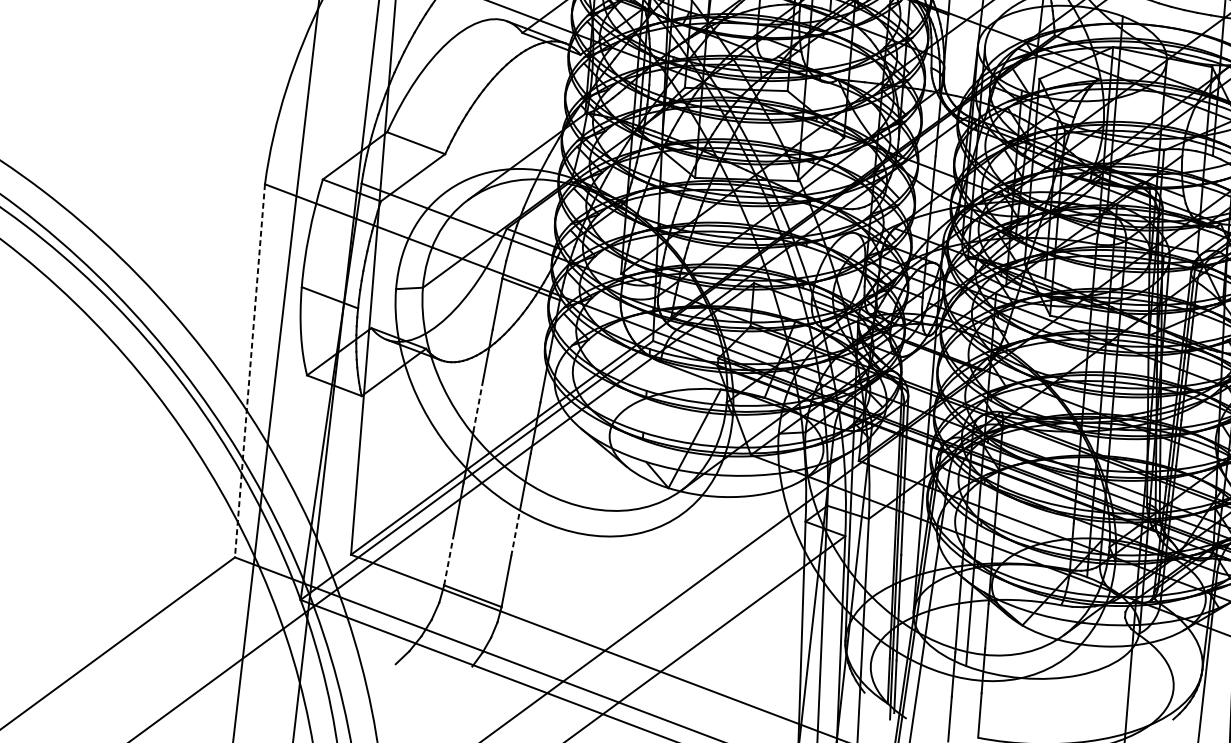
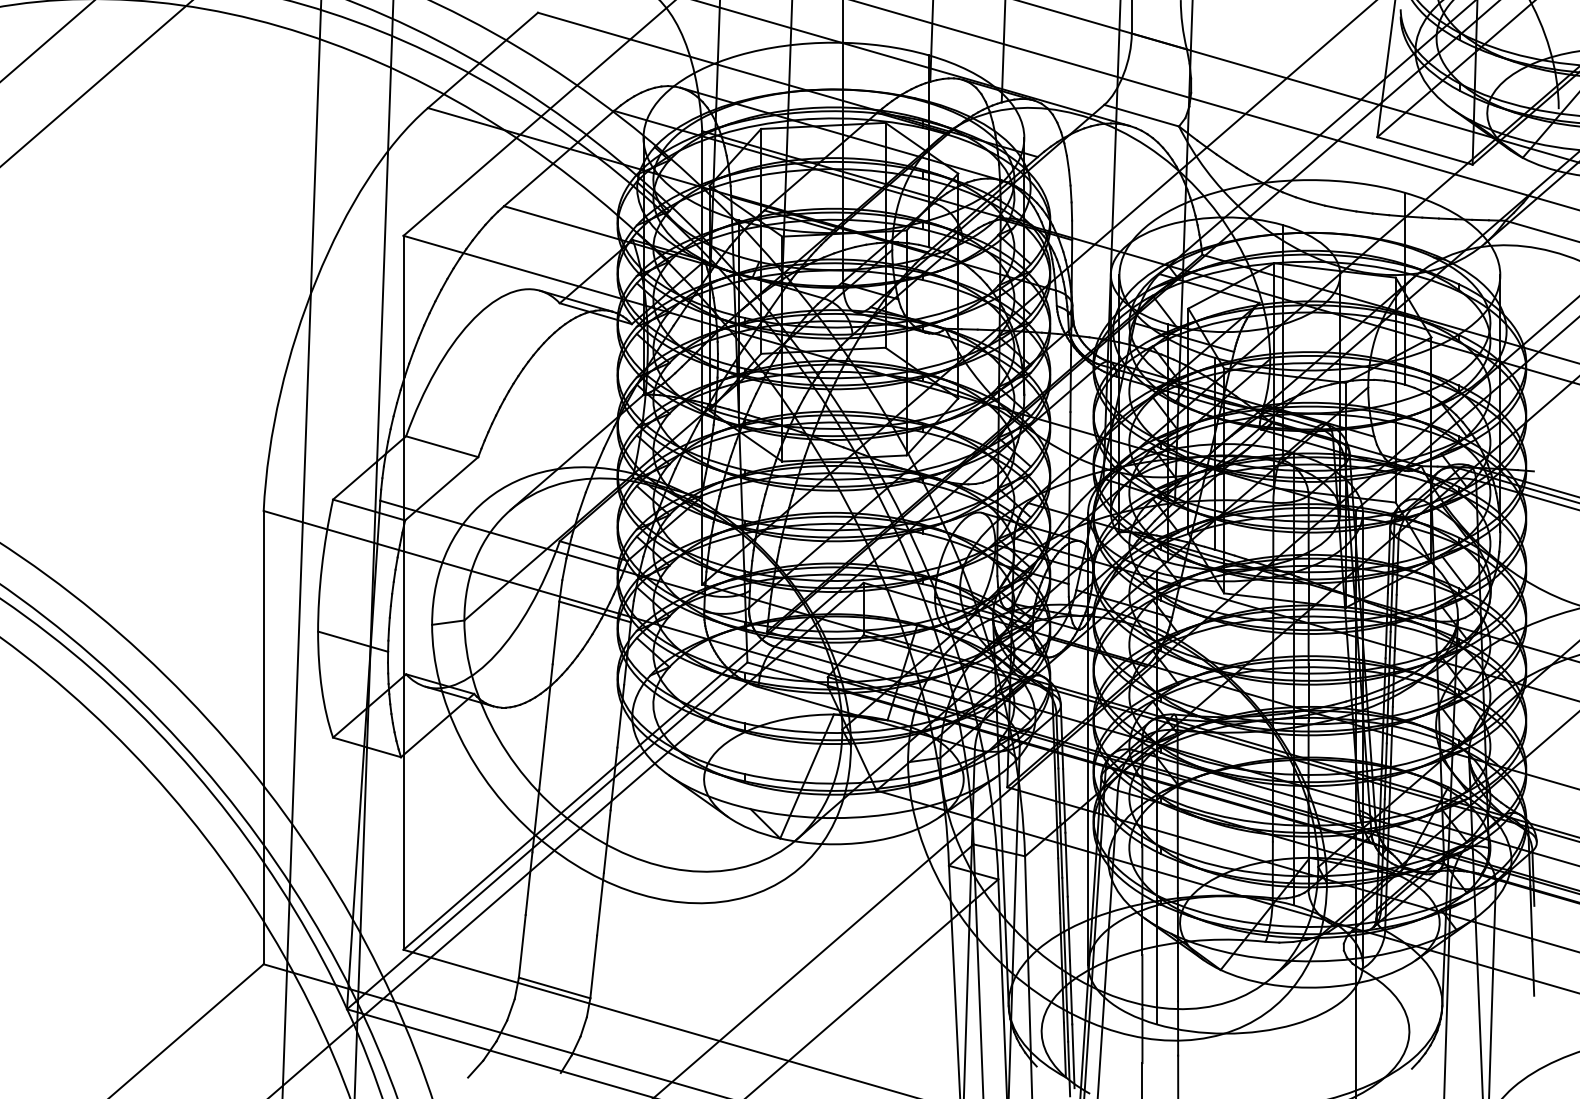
line: (249, 370) -> (263, 737), dashed -> solid
line: (478, 406) -> (542, 758), dashed -> solid
line: (516, 530) -> (600, 904), dashed -> solid
line: (449, 559) -> (522, 946), dashed -> solid

